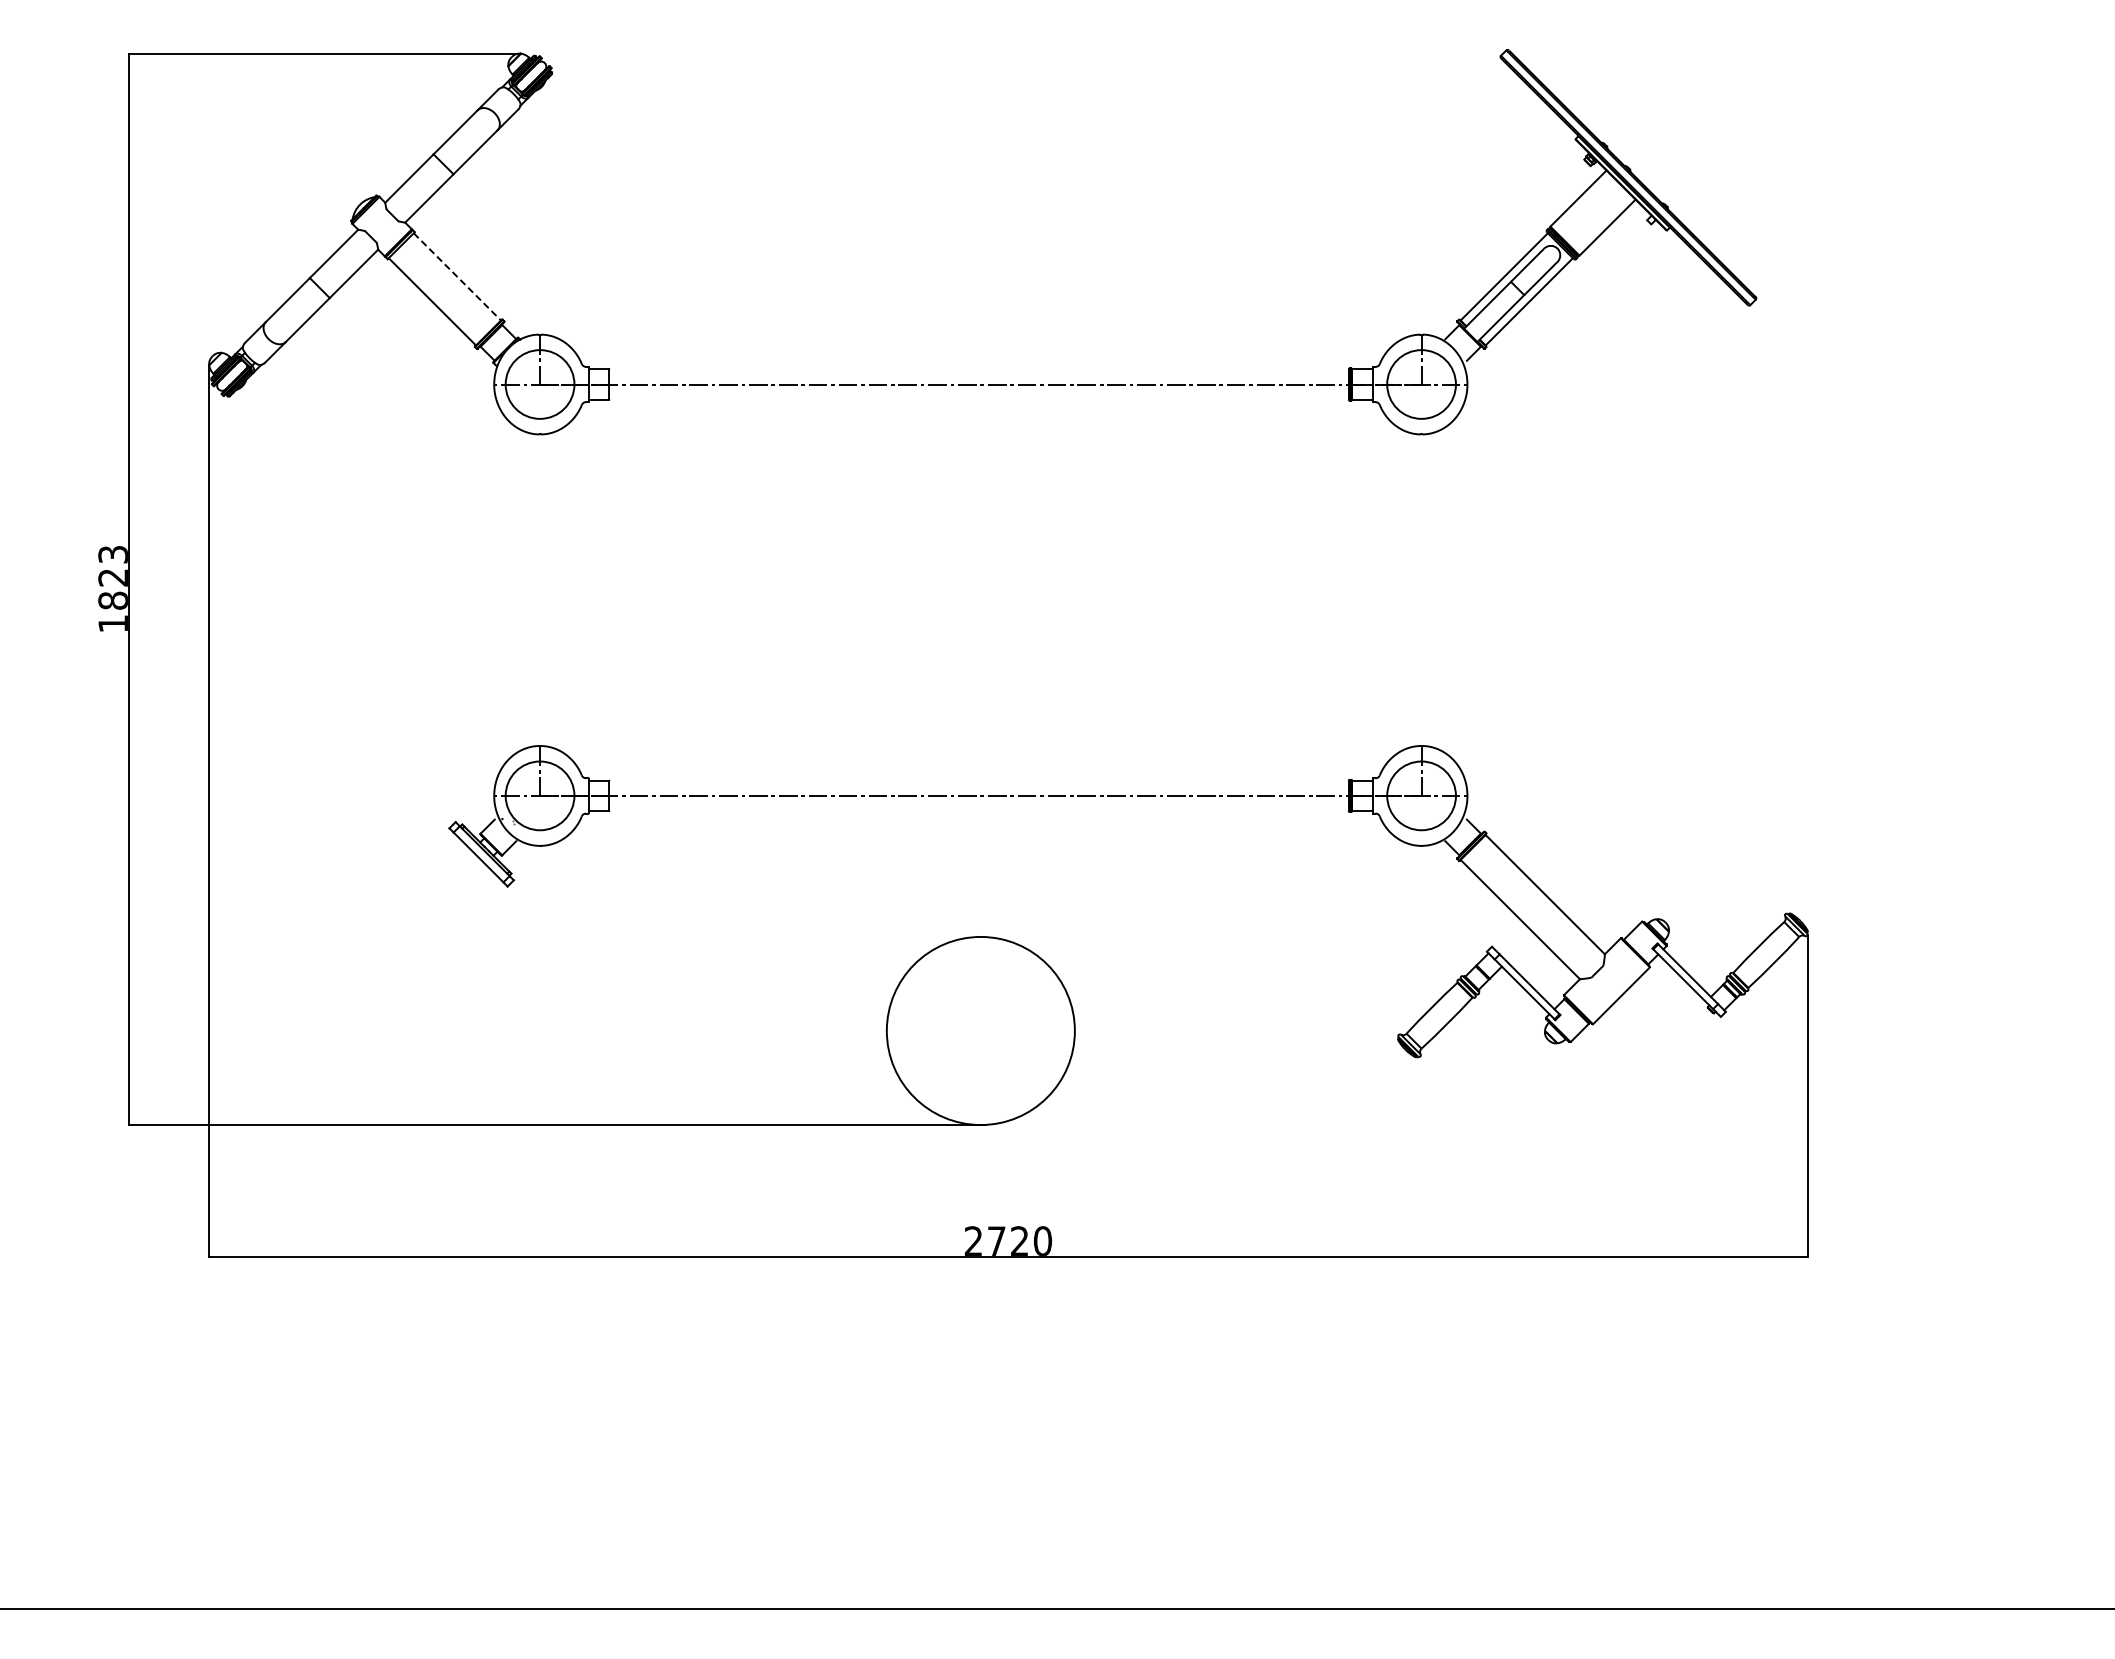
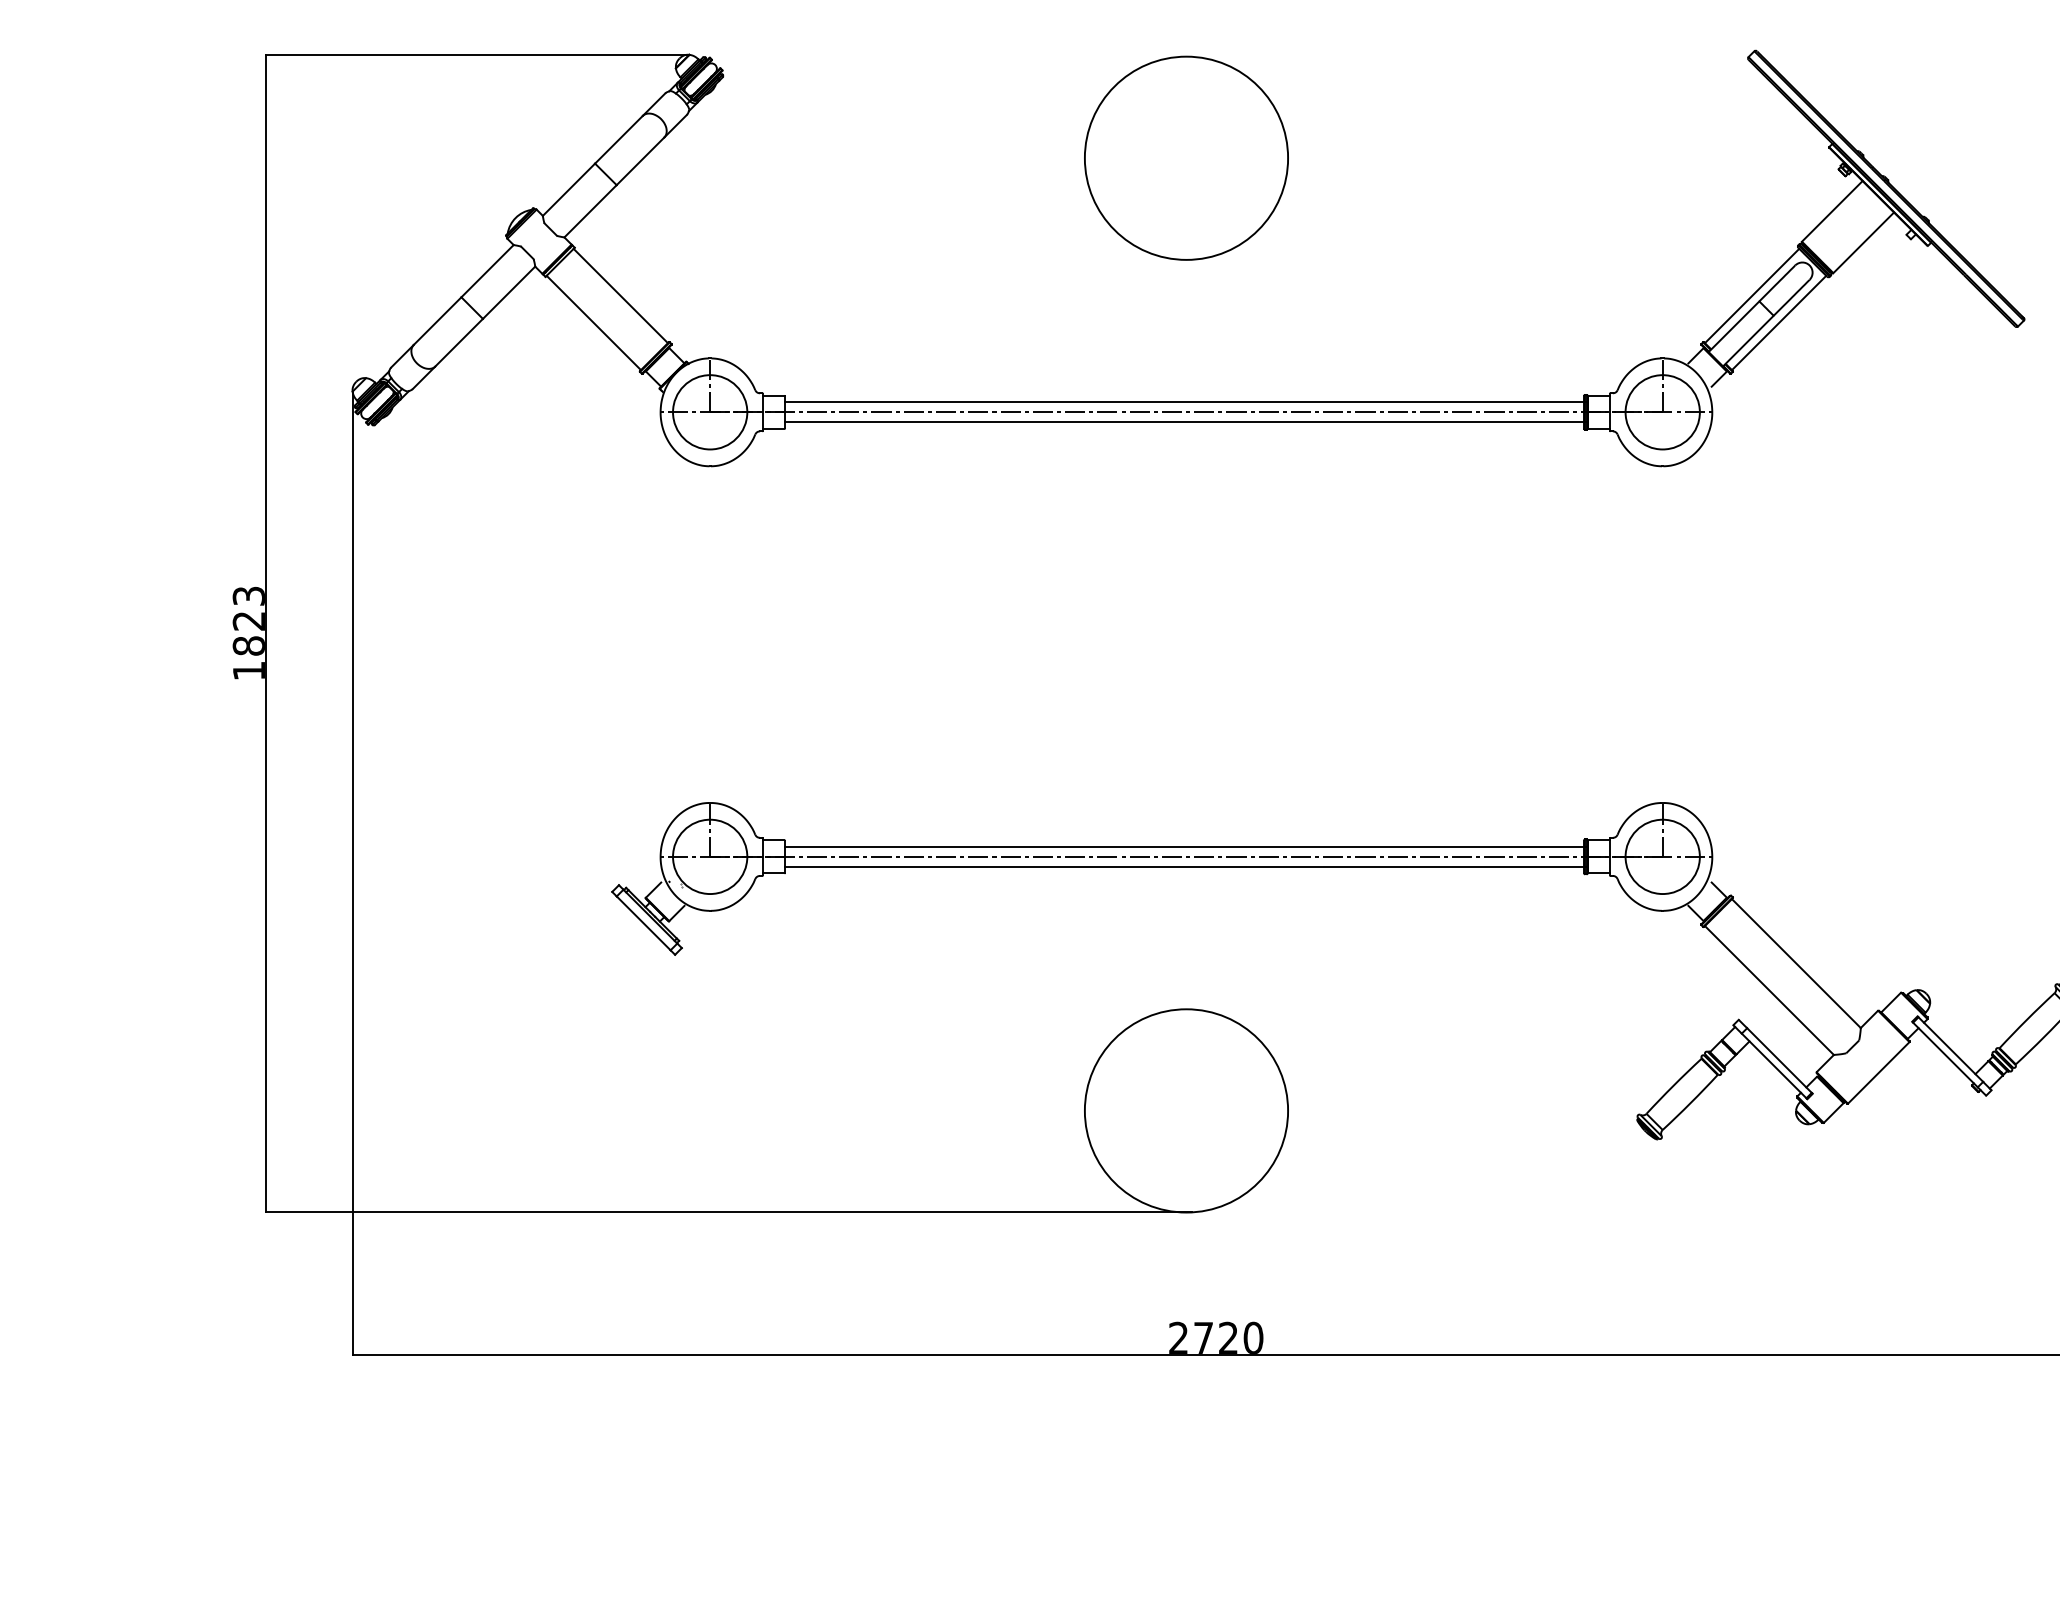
circle: (980, 149) -> (1186, 158), added
line: (457, 276) -> (620, 295), dashed -> solid
line: (980, 375) -> (1186, 402), added
line: (980, 393) -> (1186, 422), added
line: (980, 786) -> (1186, 846), added
line: (980, 805) -> (1186, 867), added

